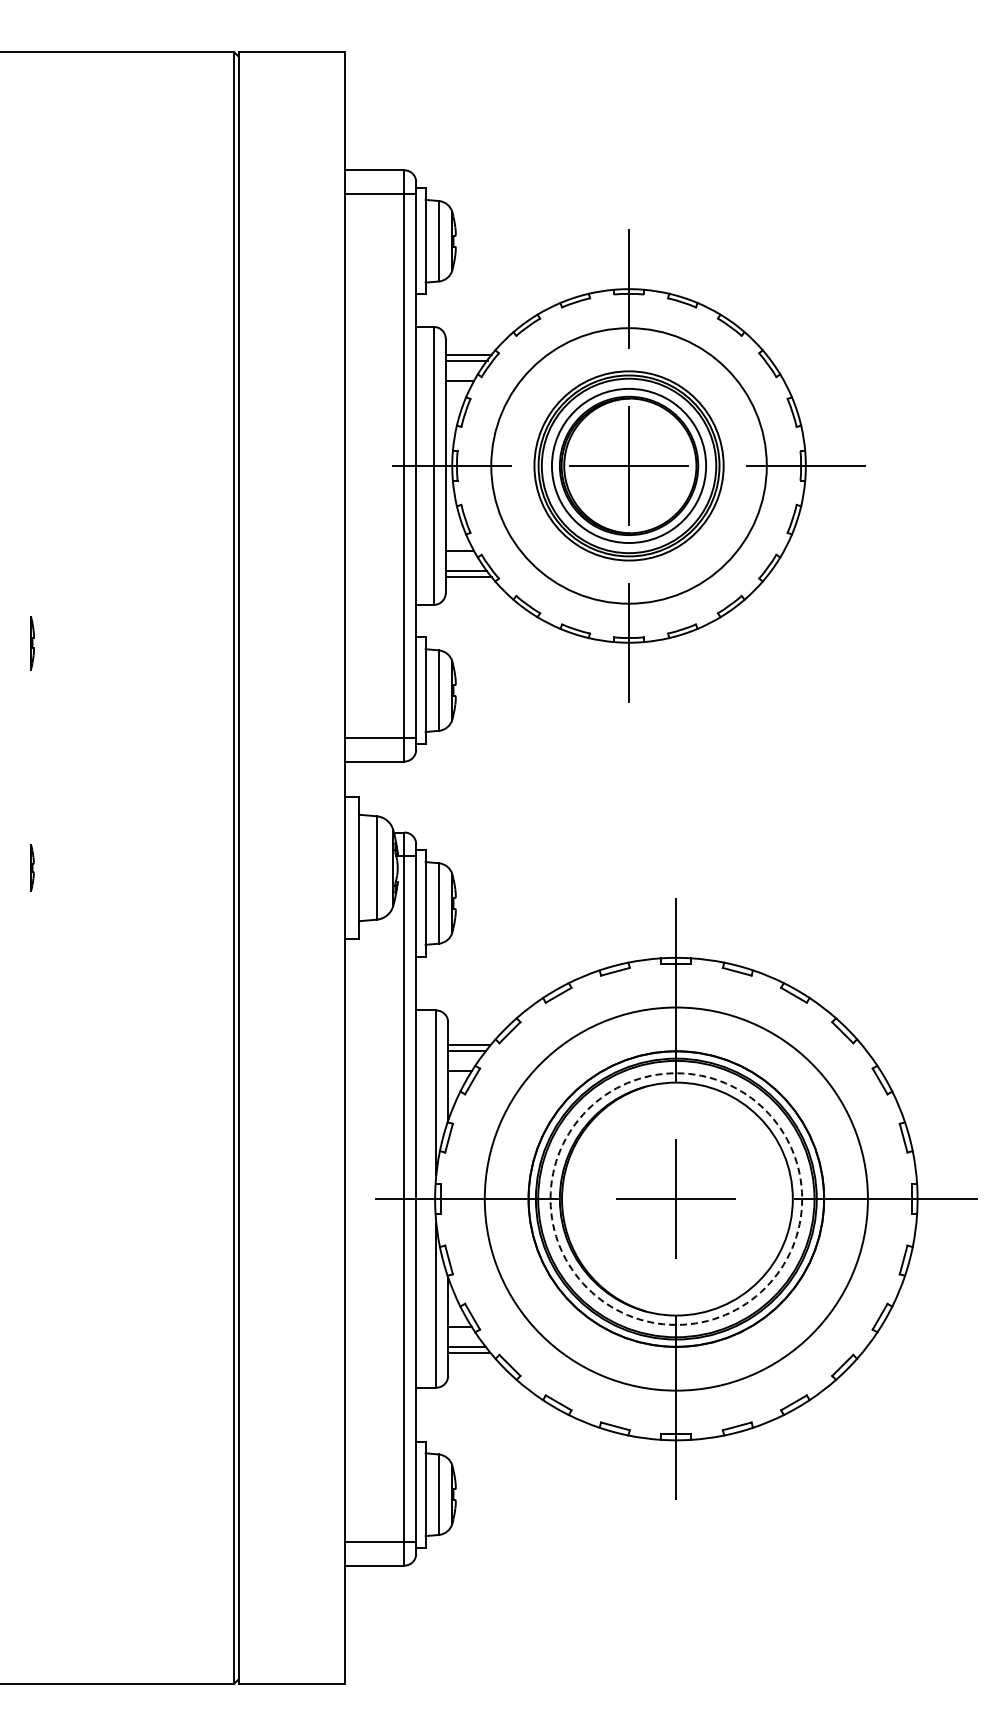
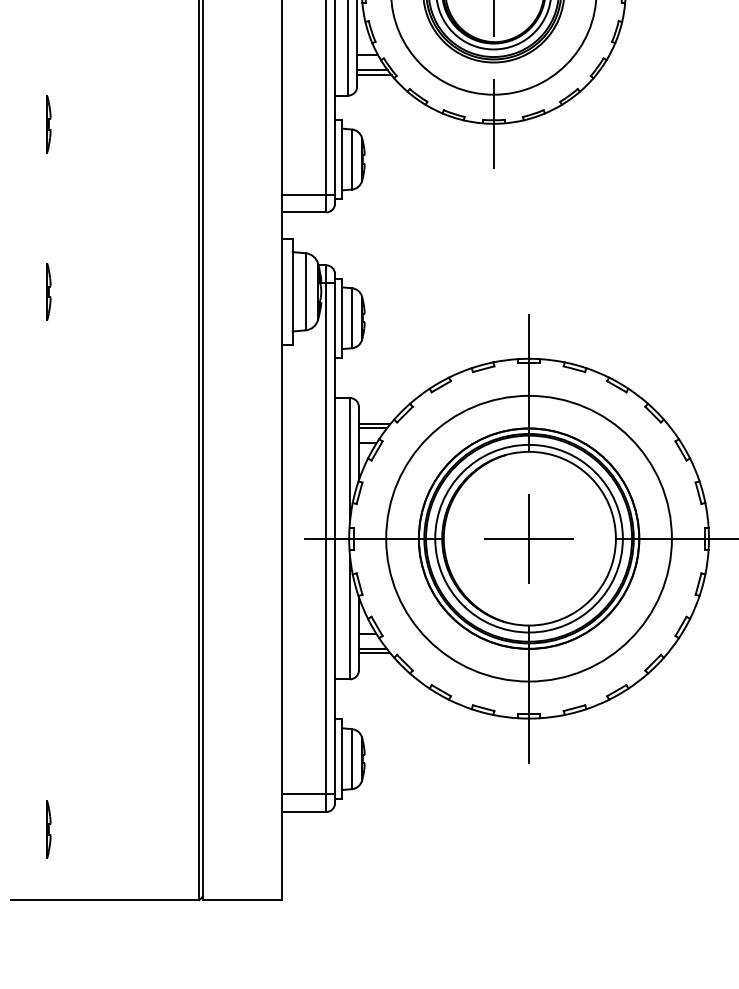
part: (32, 642) -> (48, 123), size x1.43
part: (32, 867) -> (48, 291), size x1.67
circle: (676, 1198) -> (529, 538), dashed -> solid
part: (32, 1588) -> (48, 829), added

